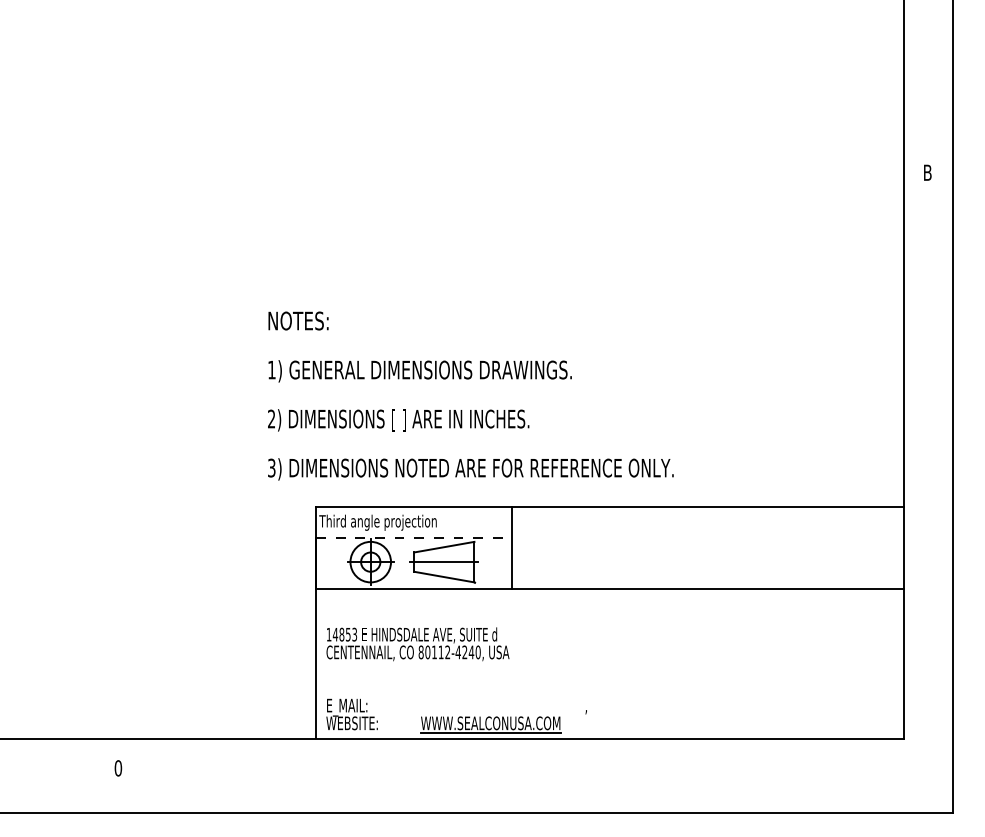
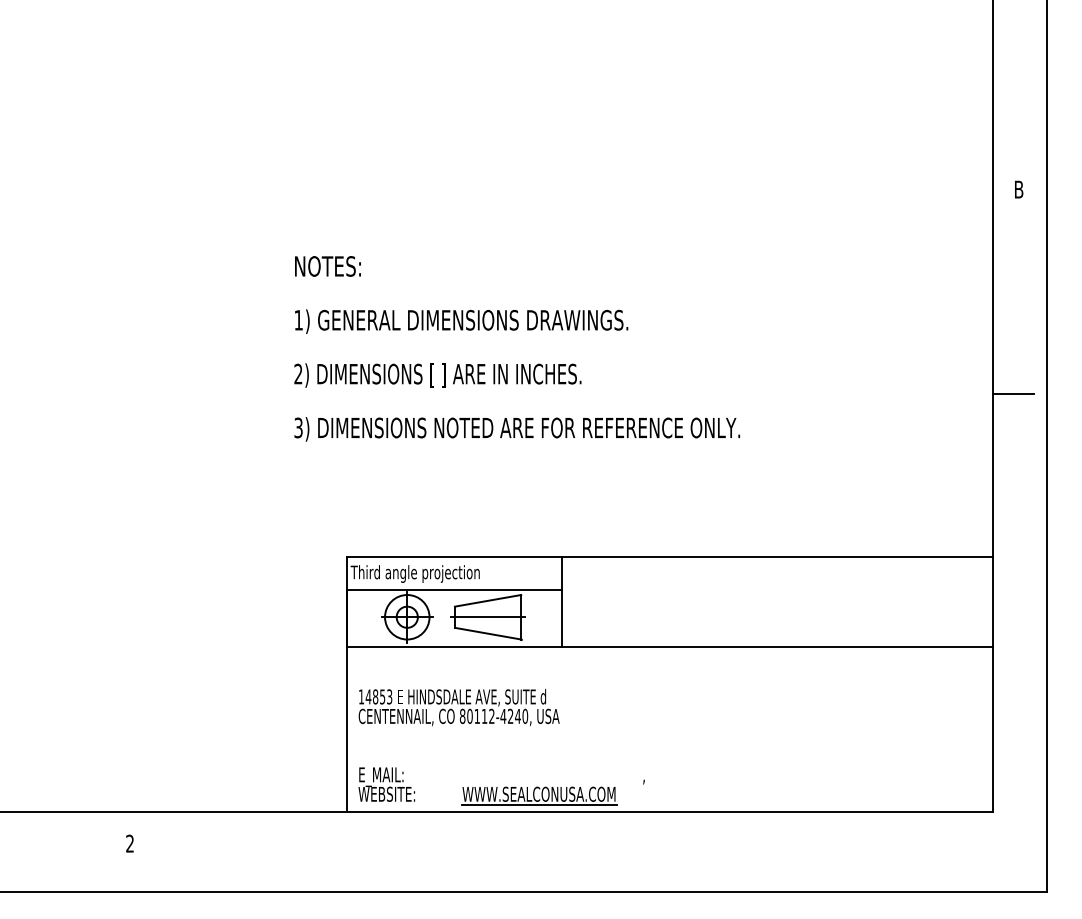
line: (922, 359) -> (1013, 394), added
text: (470, 395) -> (516, 348), moved
line: (414, 537) -> (455, 590), dashed -> solid
text: (118, 768) -> (130, 843), 0 -> 2

